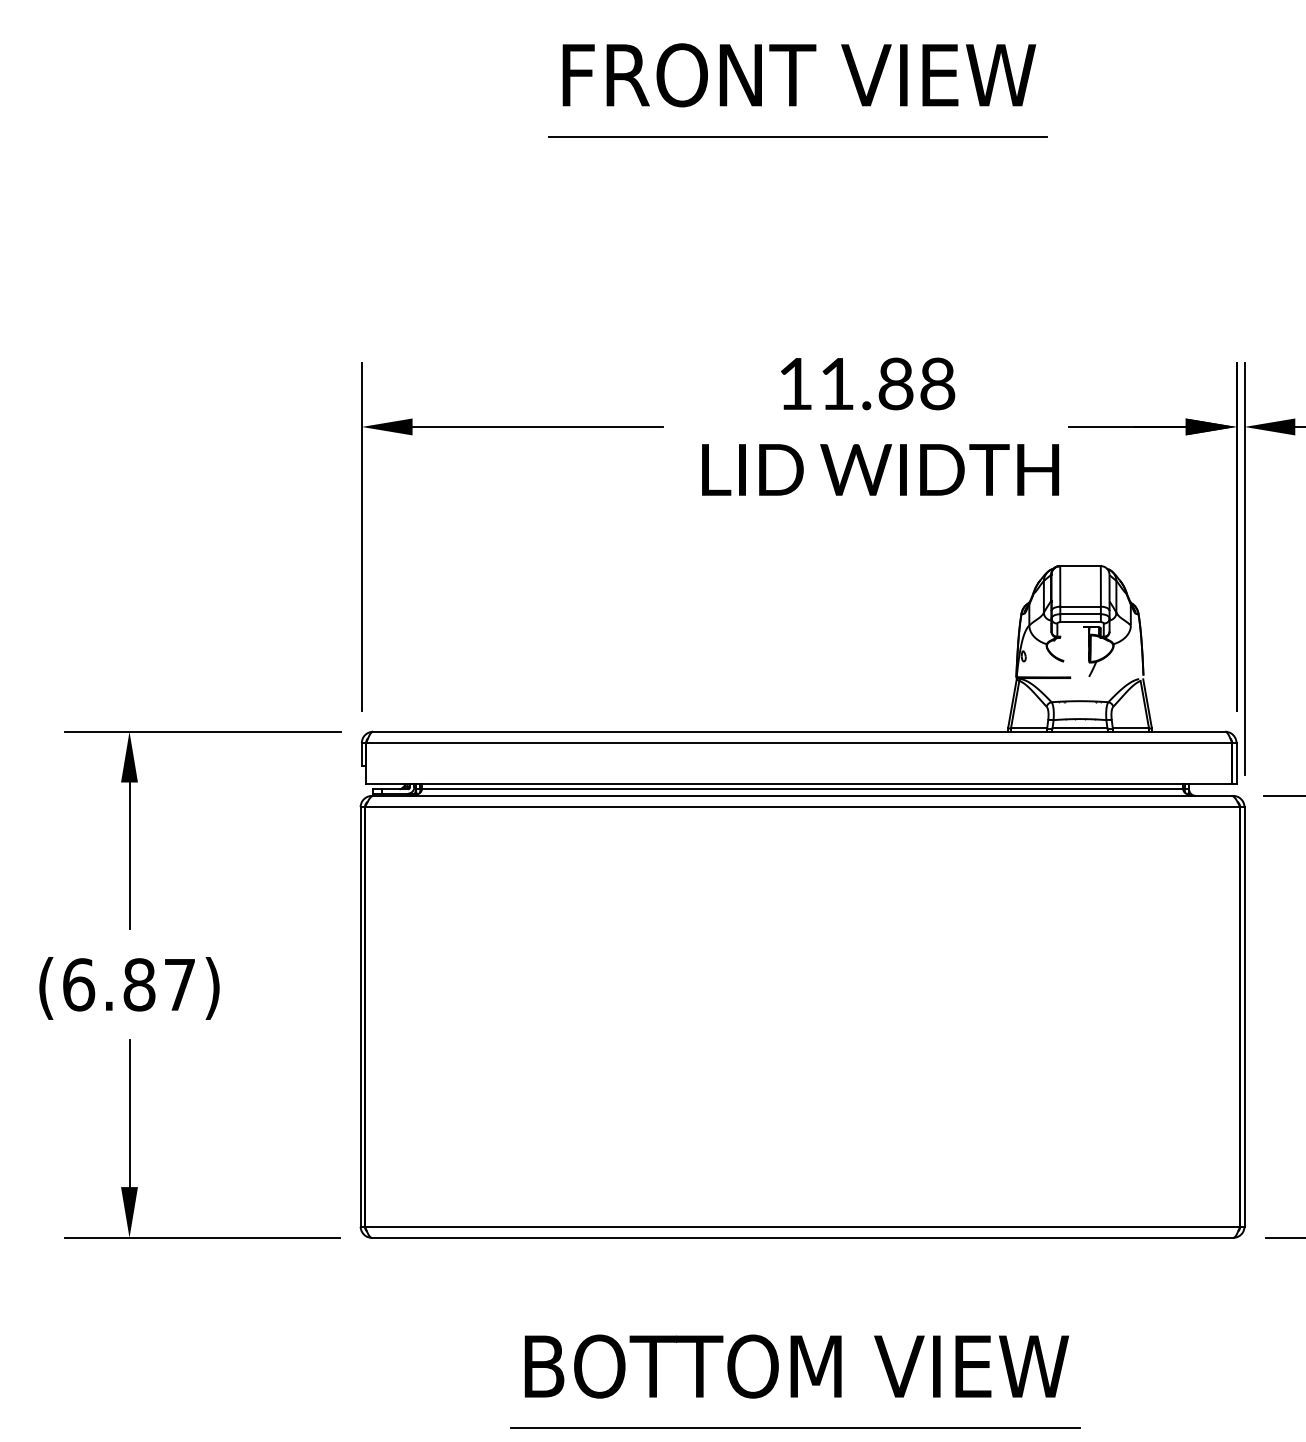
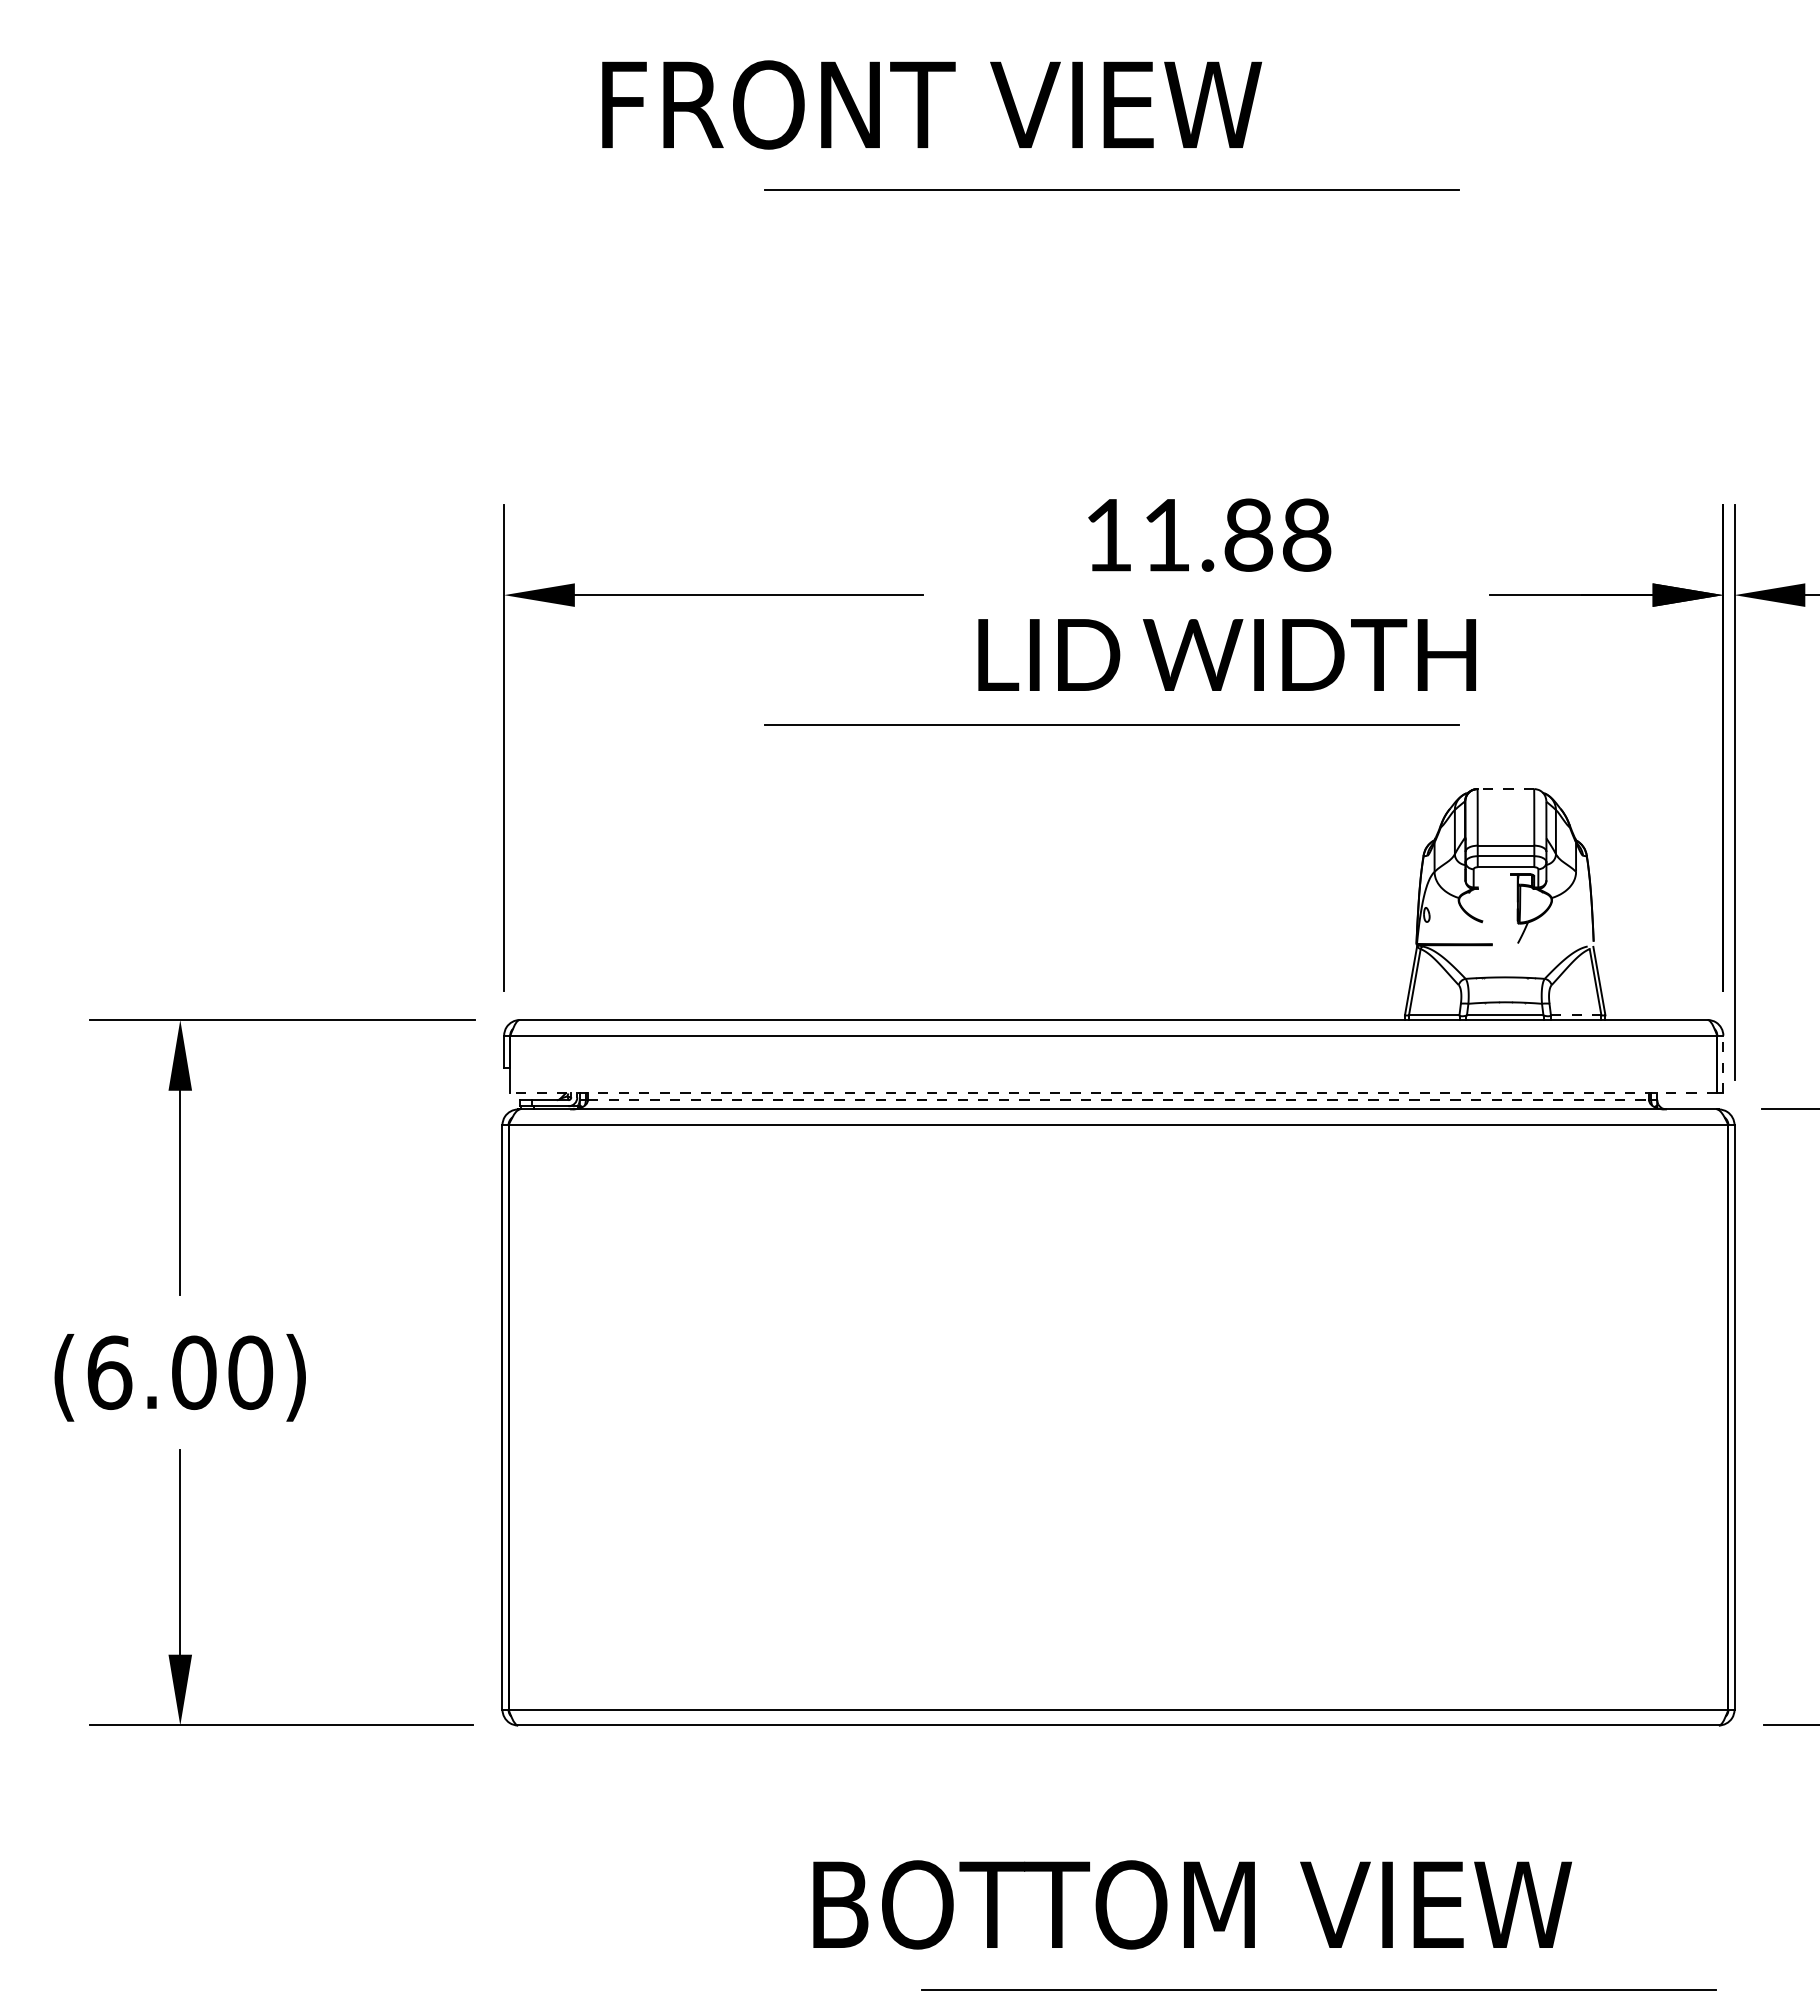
text: (799, 74) -> (932, 104), moved
line: (797, 519) -> (1111, 724), added
line: (1080, 566) -> (1505, 789), solid -> dashed
line: (1131, 728) -> (1576, 1015), solid -> dashed
line: (1236, 763) -> (1723, 1064), solid -> dashed
line: (798, 784) -> (1113, 1093), solid -> dashed
line: (803, 788) -> (1119, 1099), solid -> dashed
text: (159, 984) -> (222, 1372), (6.87) -> (6.00)
text: (796, 1366) -> (1192, 1904), moved
line: (795, 1427) -> (1318, 1989), moved

